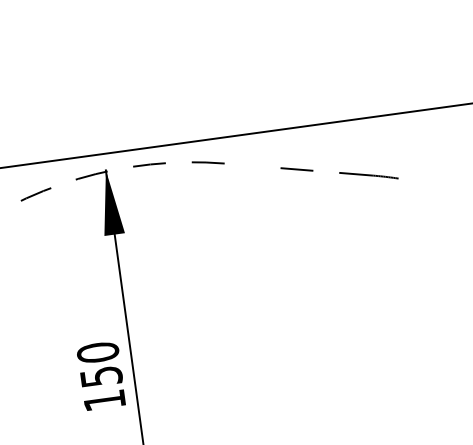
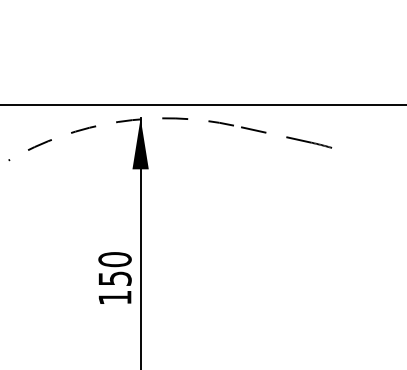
part: (339, 173) -> (286, 137), moved

